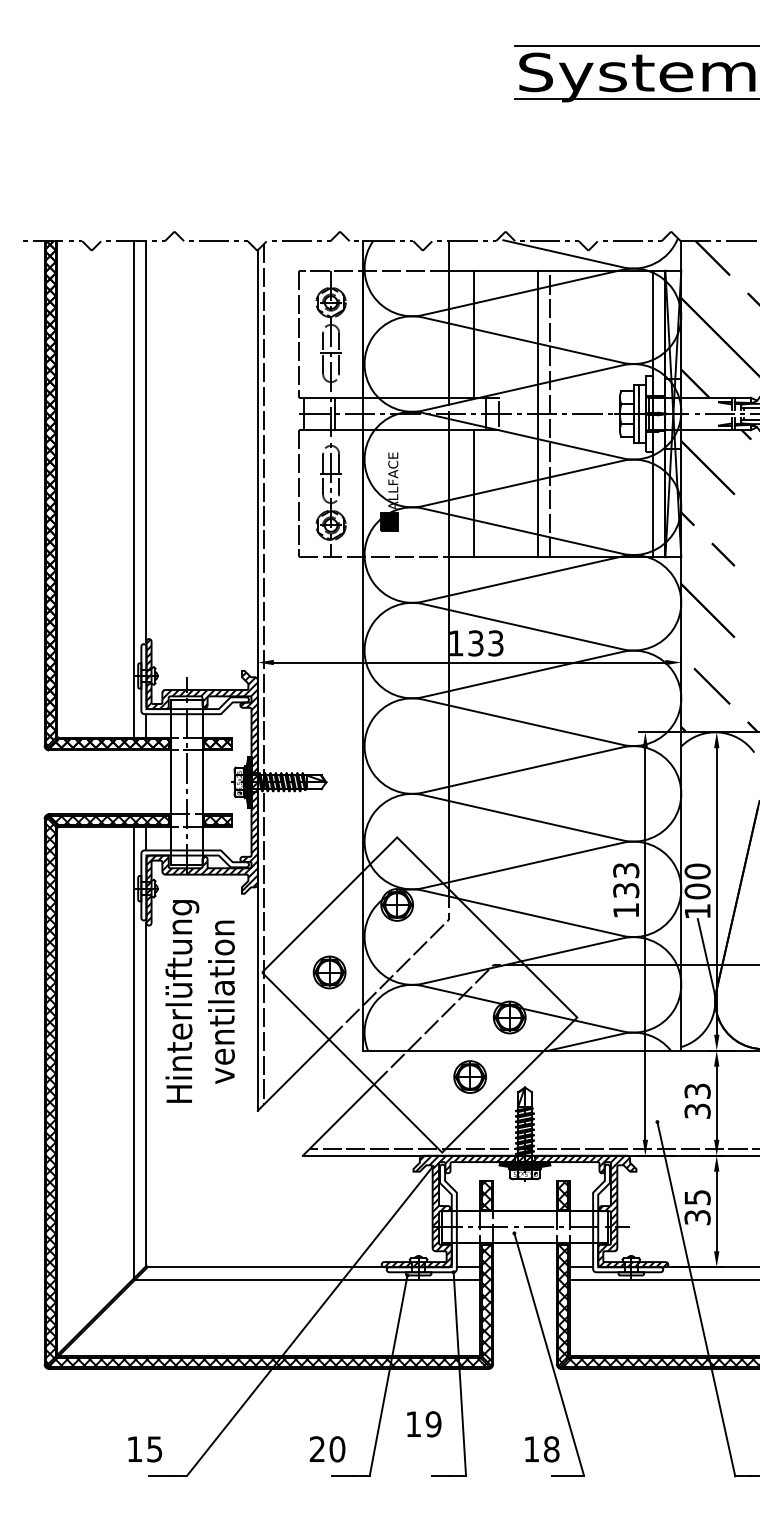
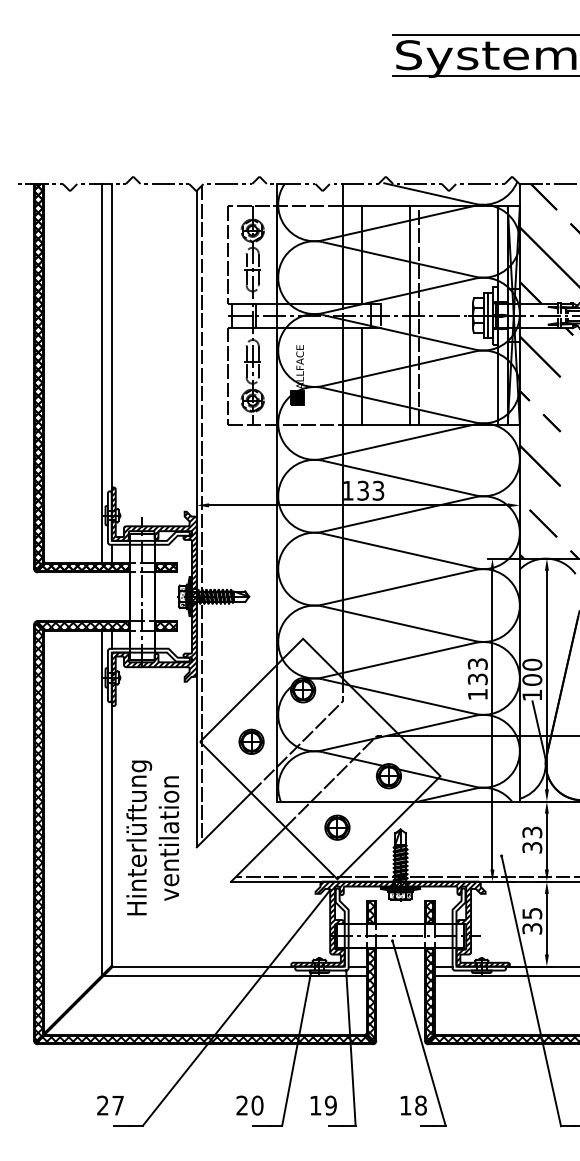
text: (199, 1001) -> (152, 837), moved
part: (469, 1076) -> (336, 827), moved
text: (424, 1424) -> (323, 1105), moved
text: (144, 1449) -> (110, 1105), 15 -> 27

